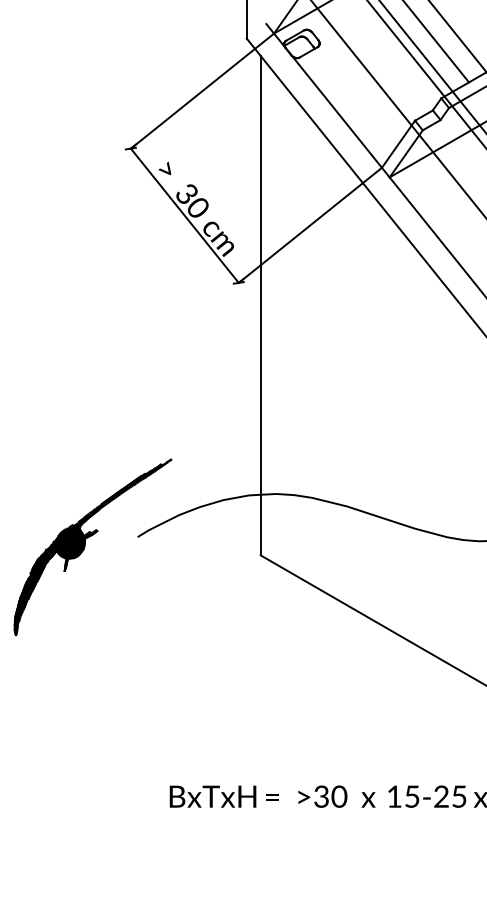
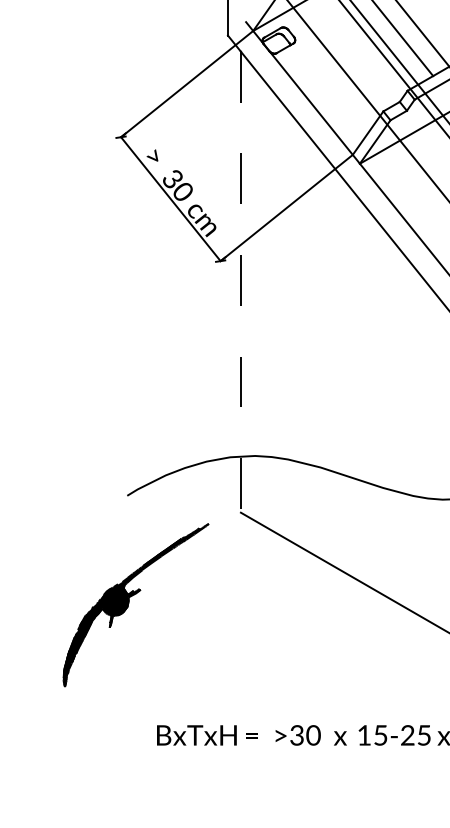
line: (260, 306) -> (240, 282), solid -> dashed
part: (85, 545) -> (129, 603), moved

